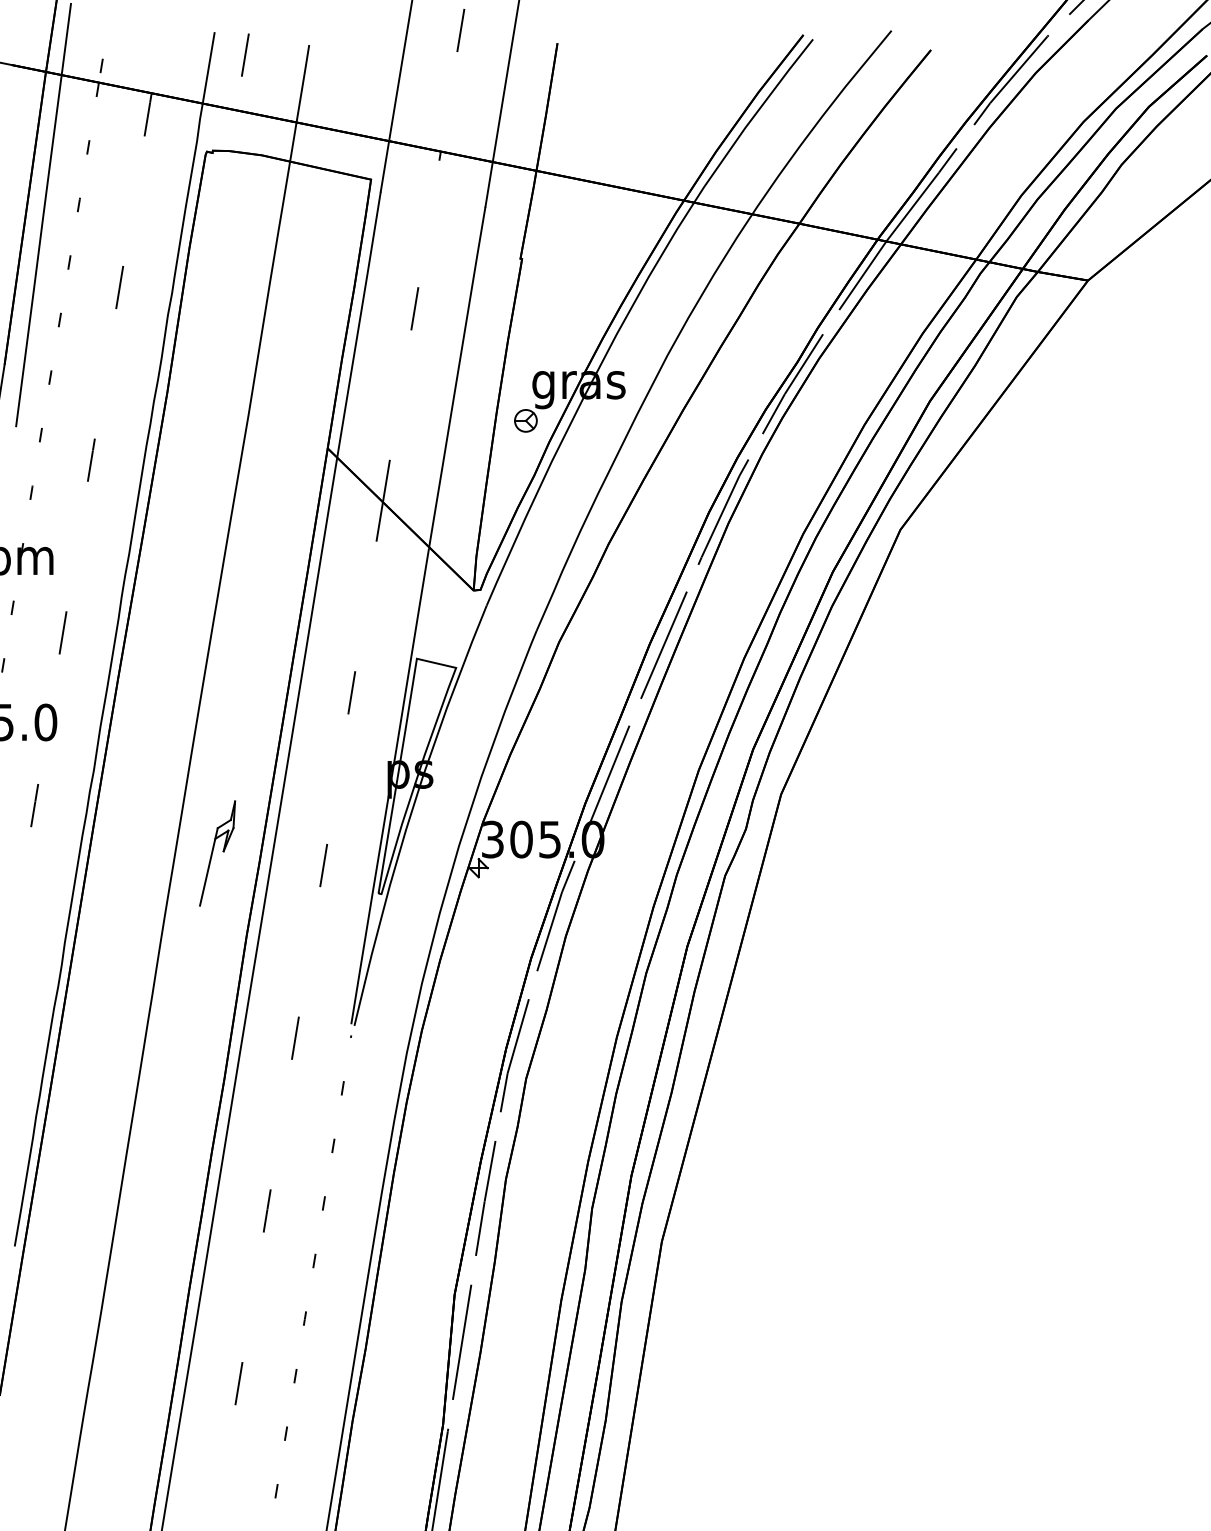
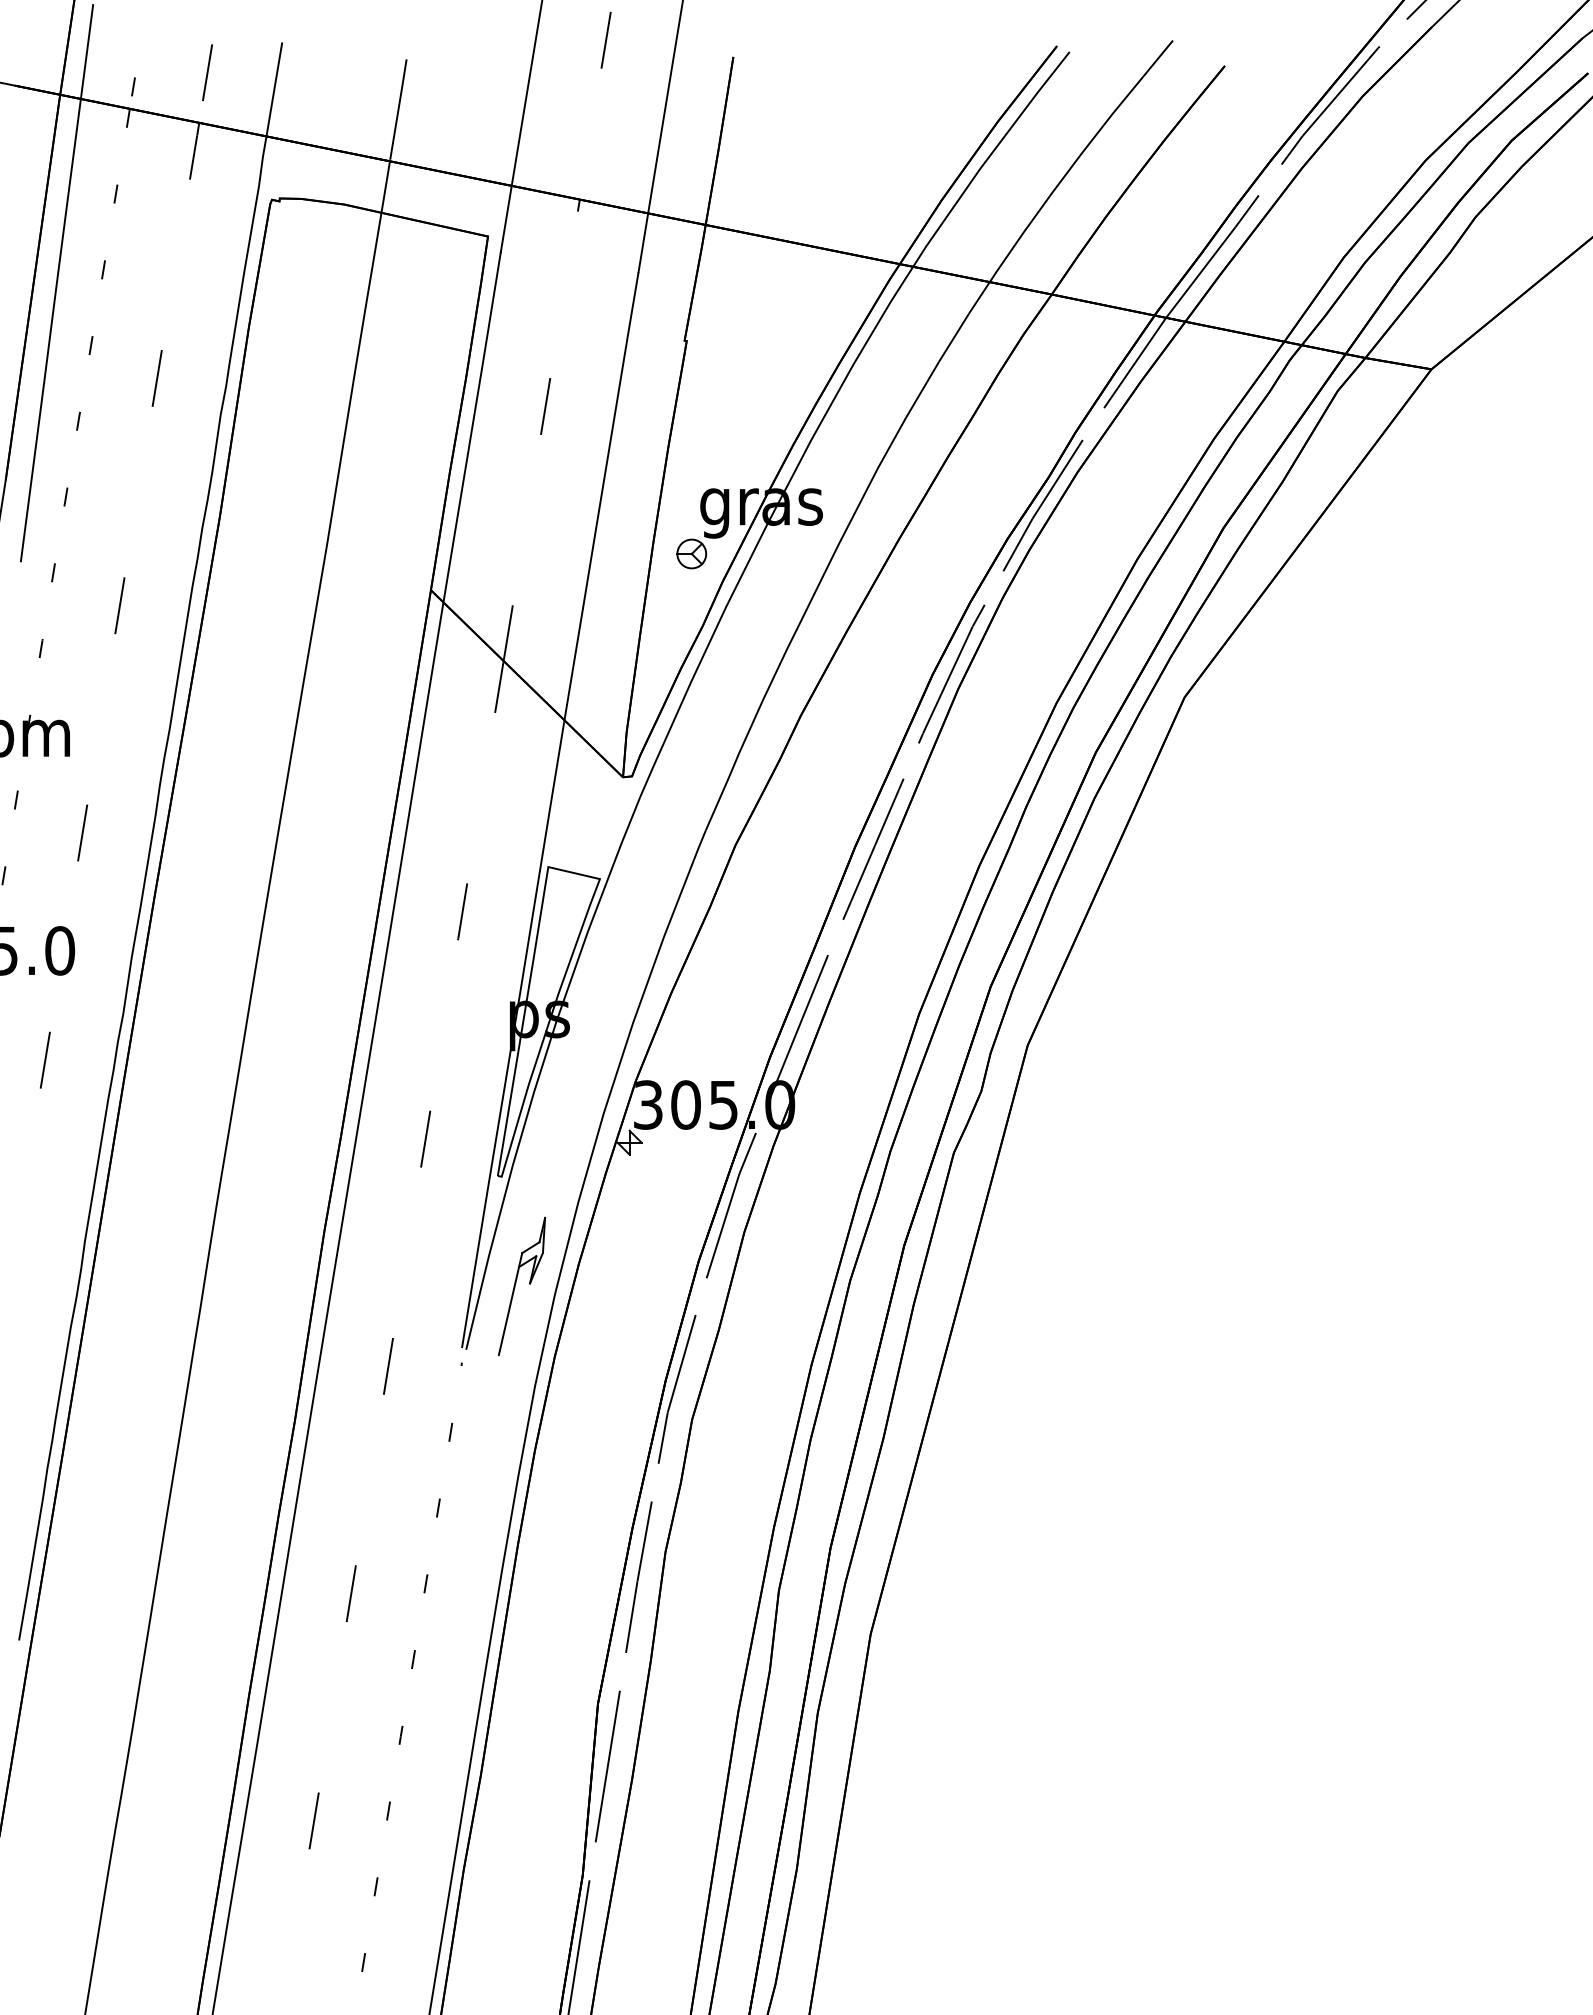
line: (245, 54) -> (207, 72), moved
part: (213, 851) -> (516, 1283), moved

